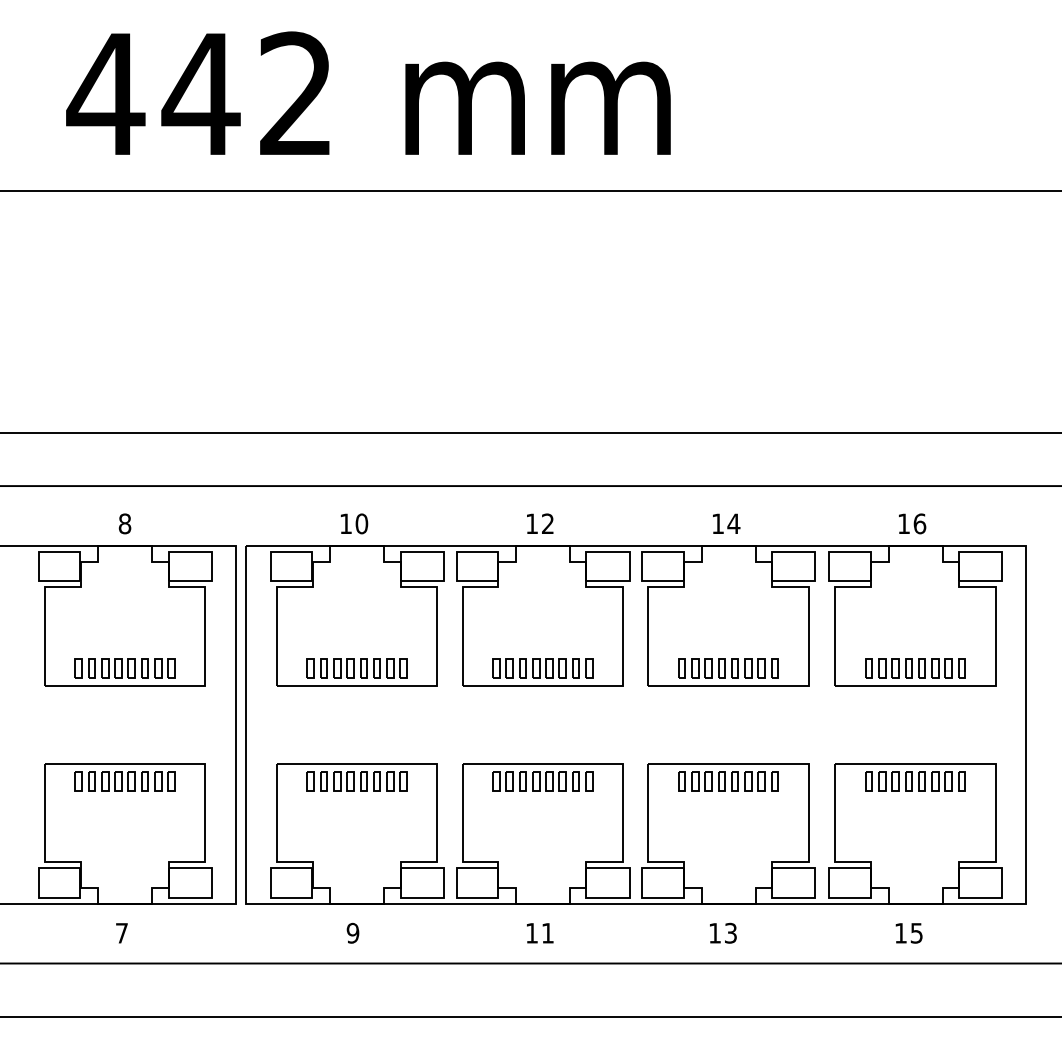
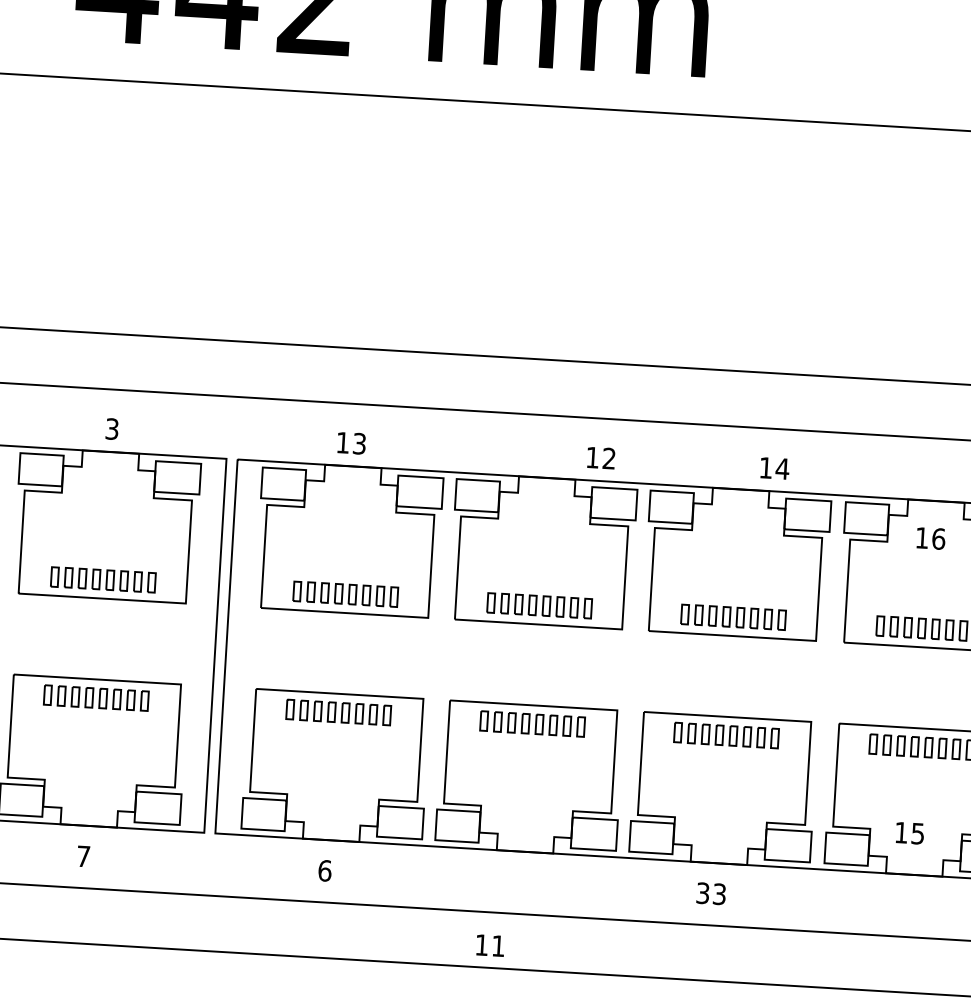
text: (124, 523) -> (111, 428), 8 -> 3
text: (361, 523) -> (359, 443), 10 -> 13
text: (540, 523) -> (601, 457), moved
text: (726, 523) -> (774, 468), moved
text: (912, 523) -> (931, 538), moved
text: (352, 932) -> (324, 869), 9 -> 6
text: (714, 932) -> (702, 892), 13 -> 33
text: (540, 933) -> (490, 945), moved
text: (908, 933) -> (909, 833), moved

